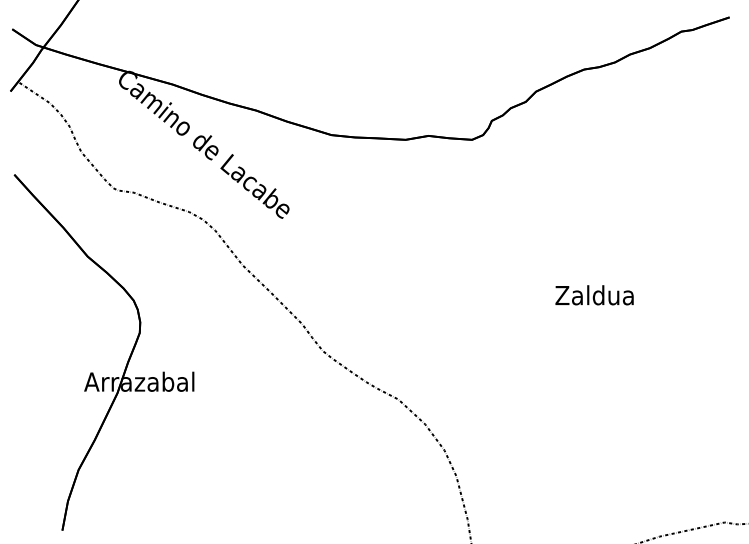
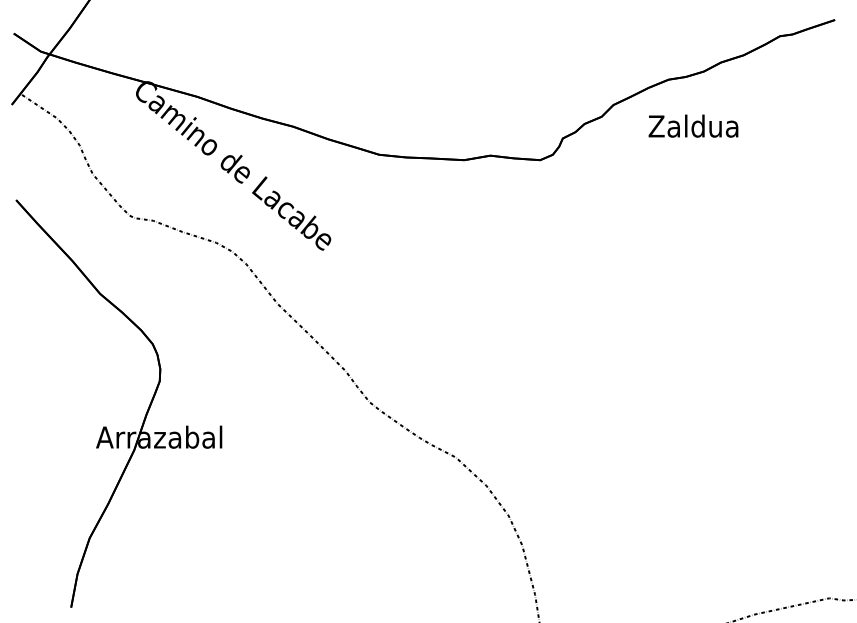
text: (594, 294) -> (693, 125), moved

